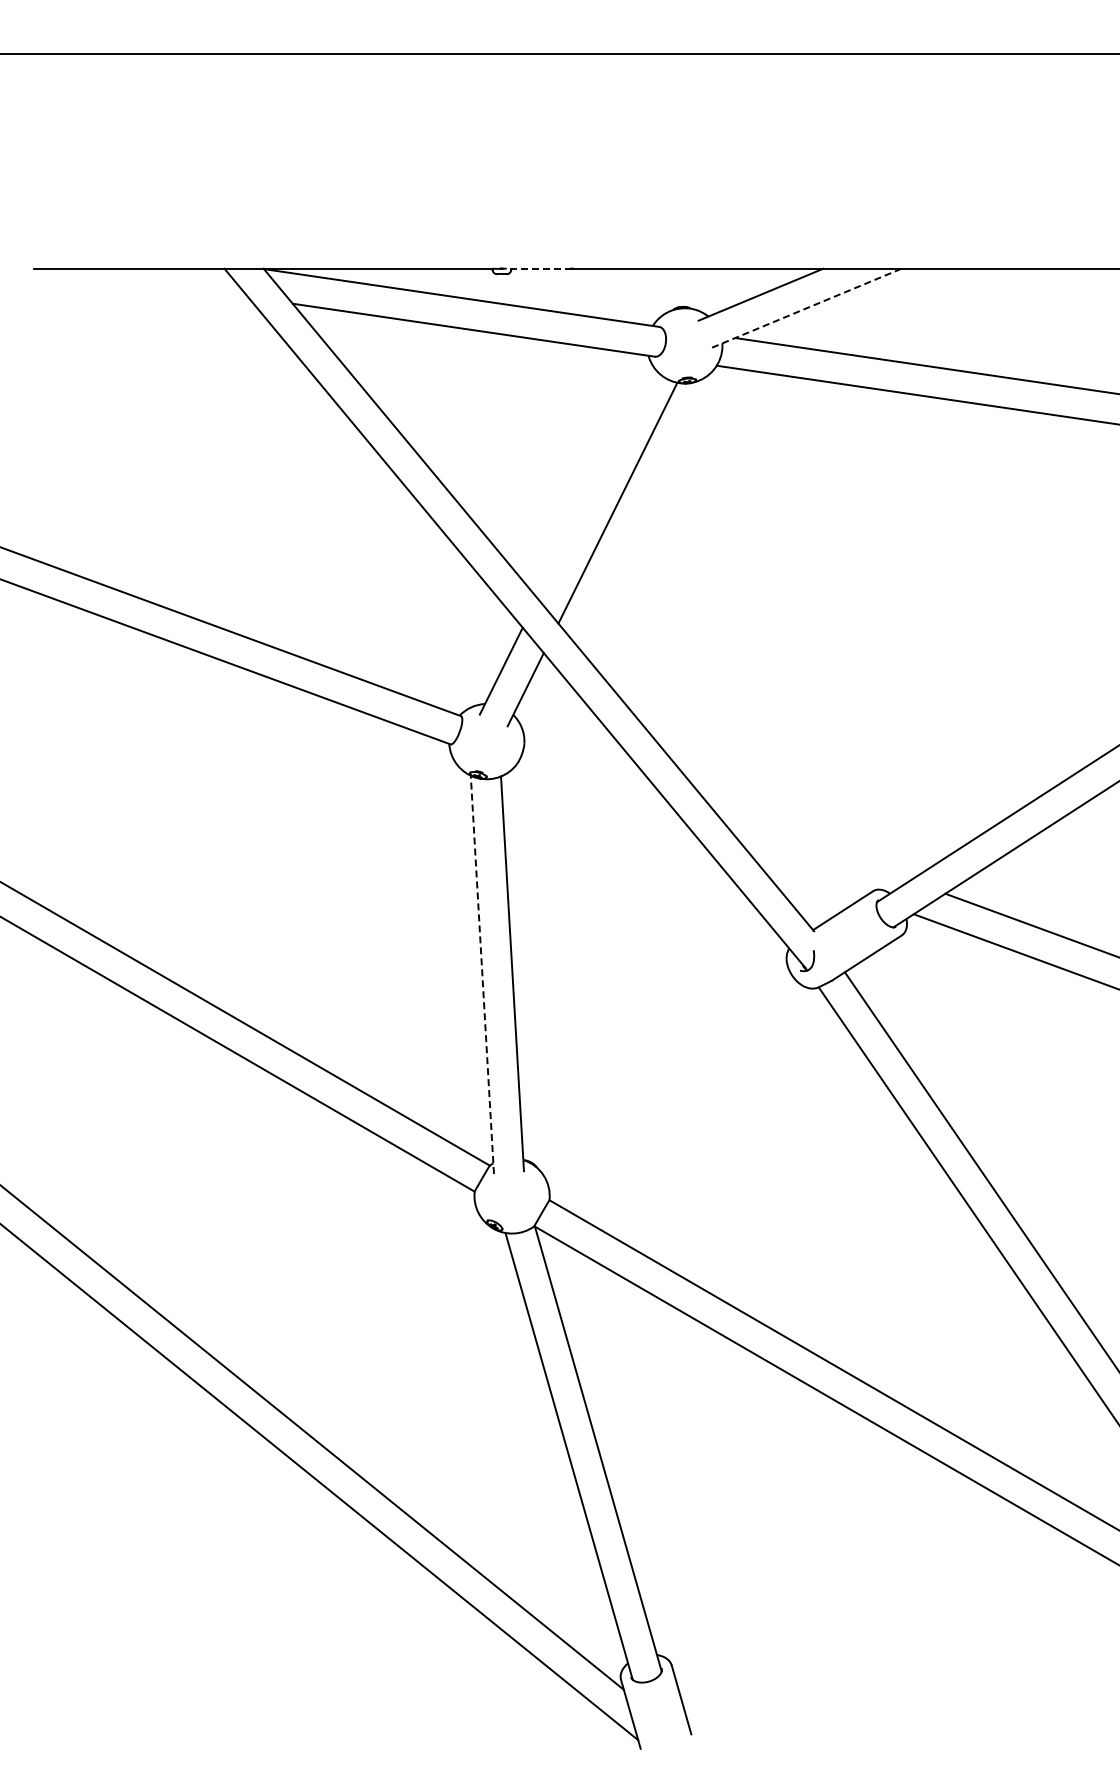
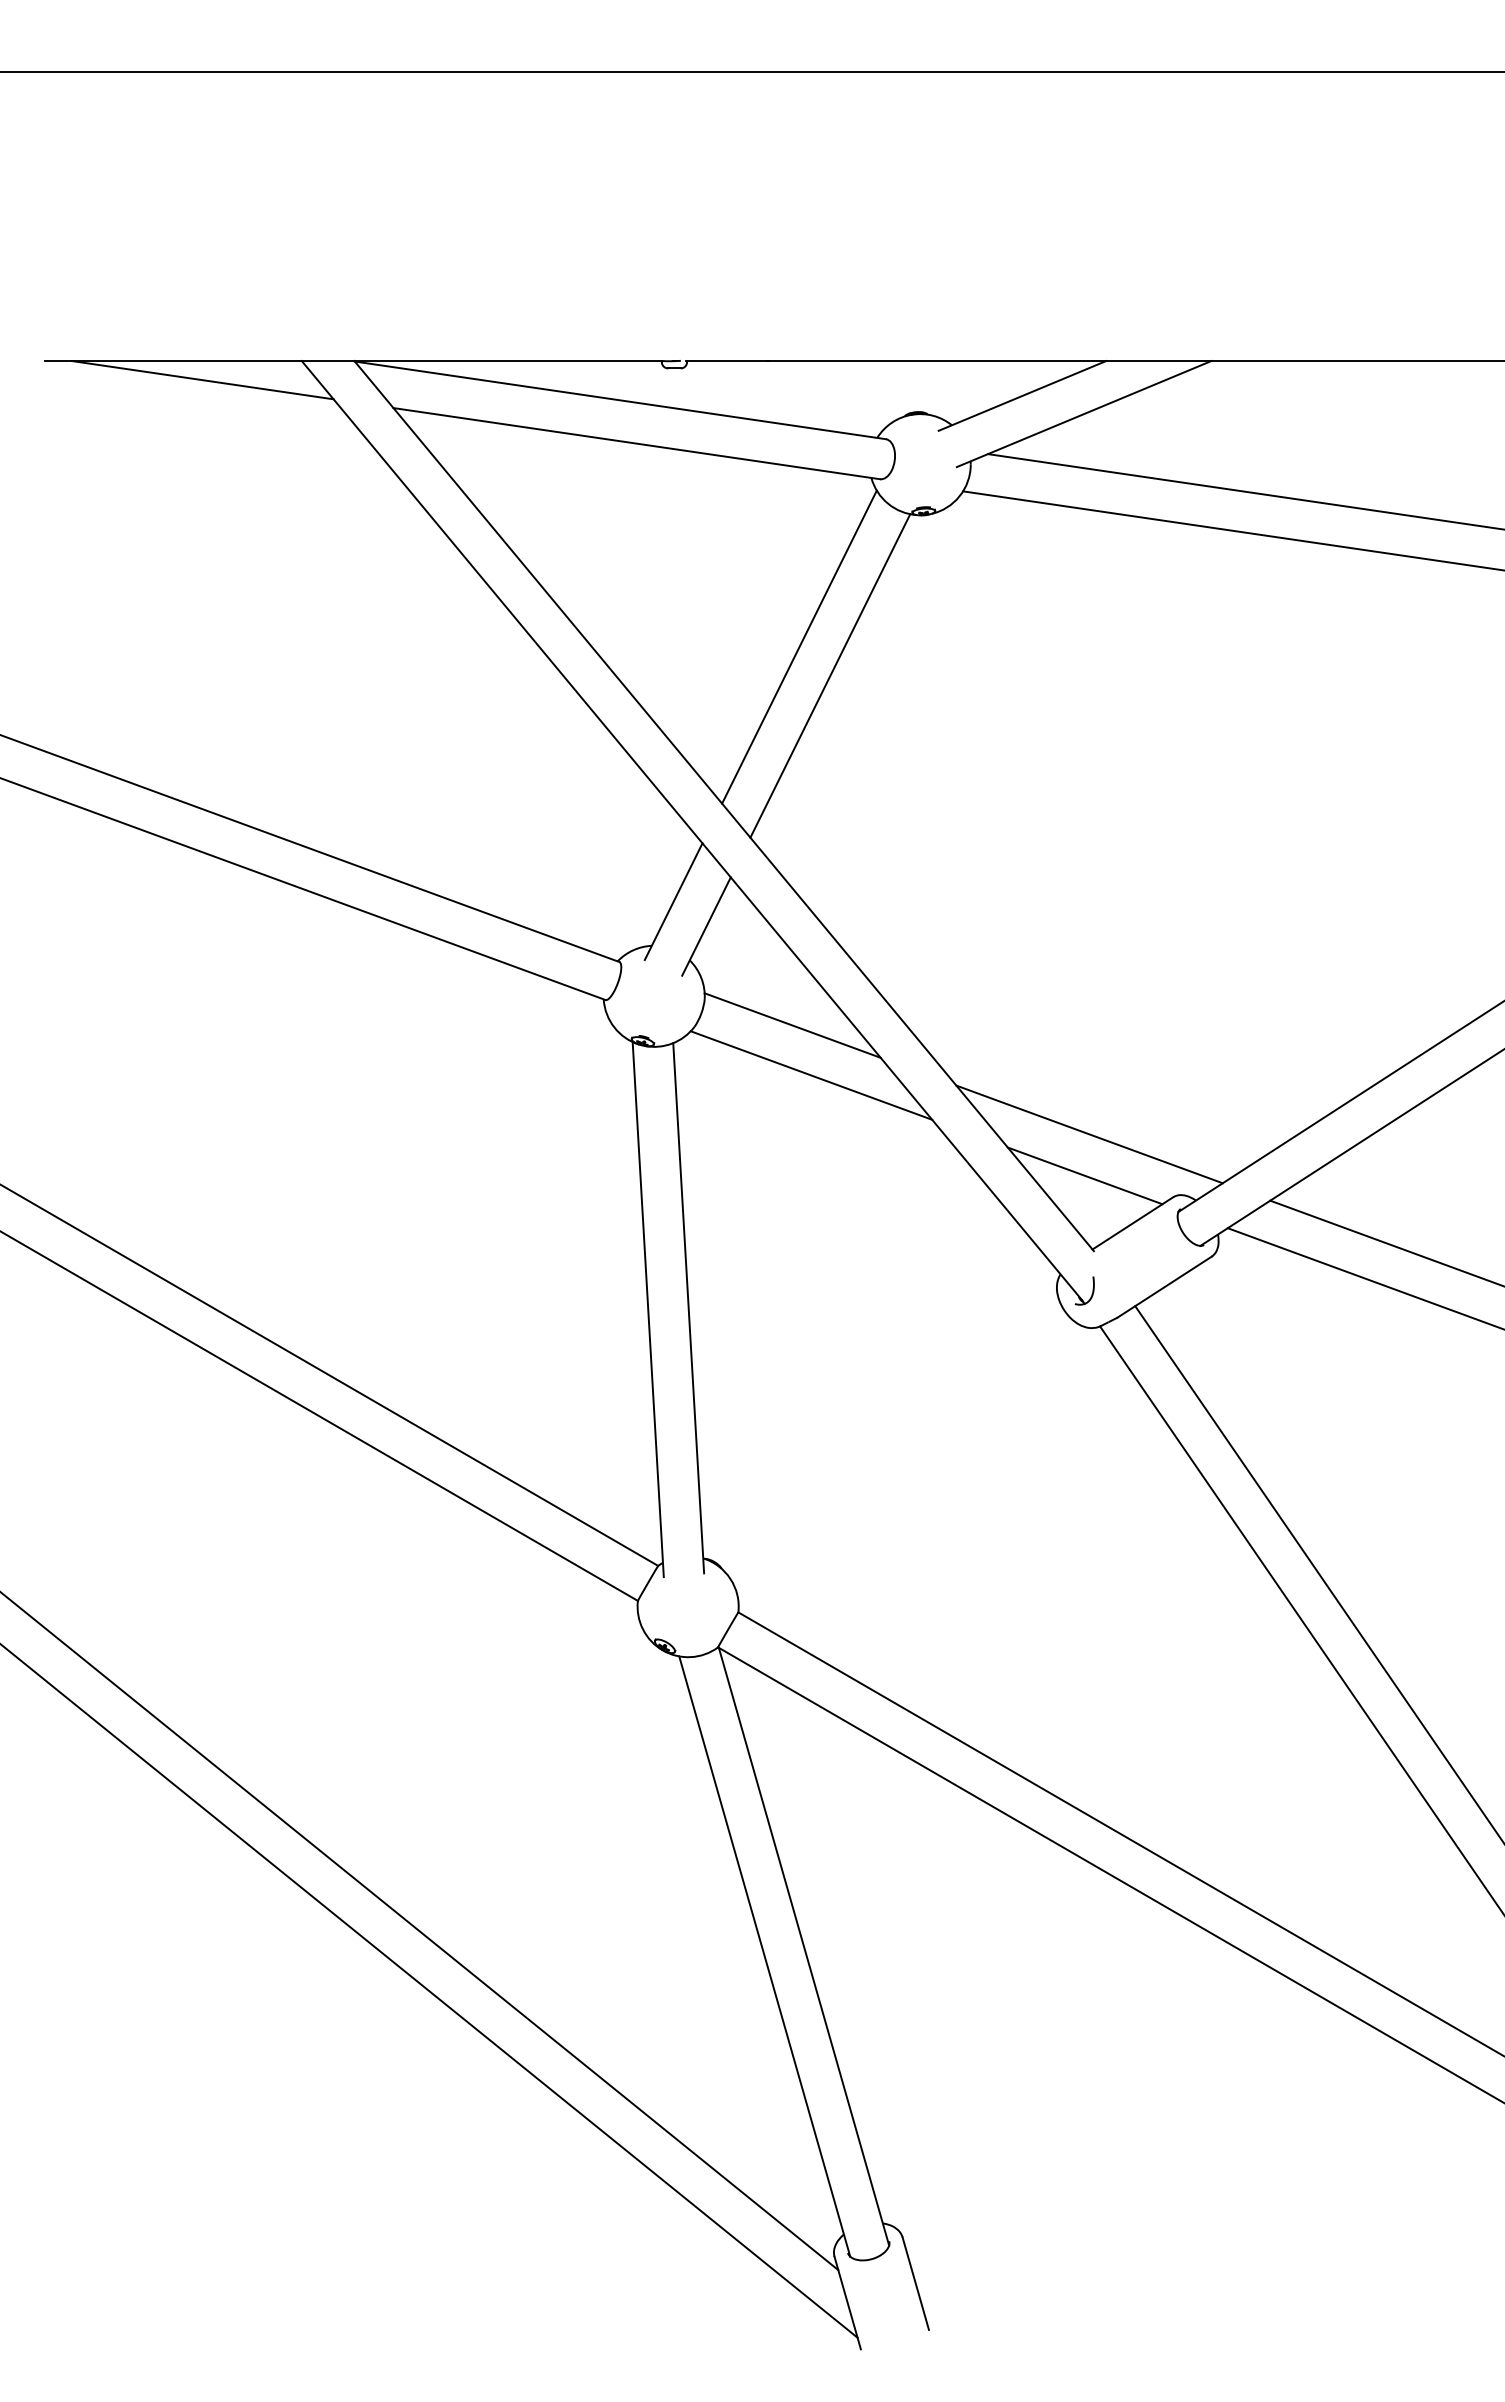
line: (541, 268) -> (727, 360), dashed -> solid
line: (150, 282) -> (202, 379), added
line: (806, 308) -> (1083, 414), dashed -> solid
line: (594, 481) -> (798, 646), added
line: (589, 763) -> (792, 1025), added
line: (603, 800) -> (810, 1075), added
line: (810, 844) -> (1089, 1134), added
line: (807, 875) -> (1084, 1176), added
line: (482, 974) -> (648, 1309), dashed -> solid

